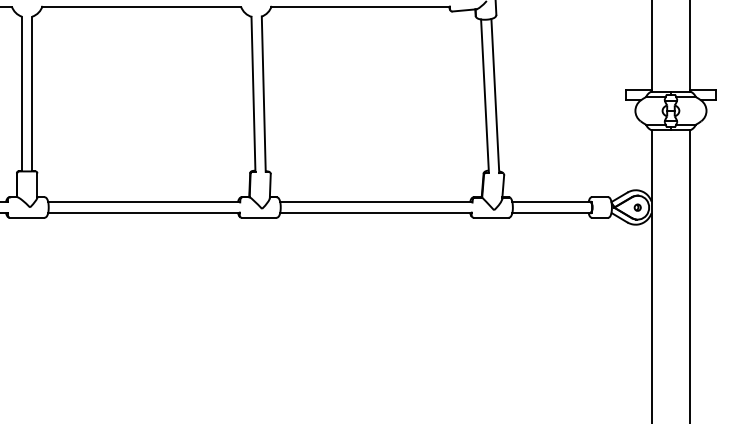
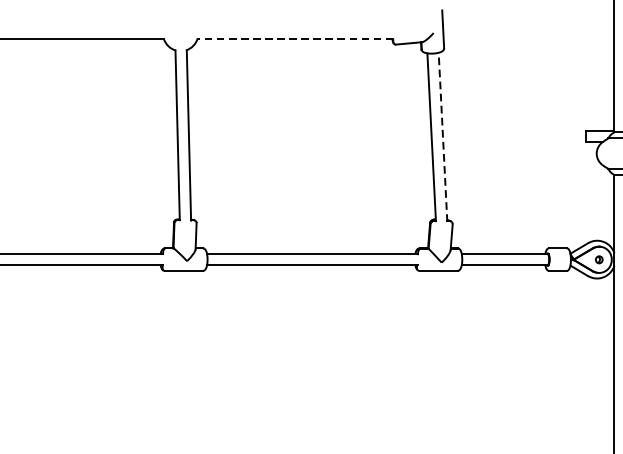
line: (360, 6) -> (295, 39), solid -> dashed
line: (495, 95) -> (443, 136), solid -> dashed

